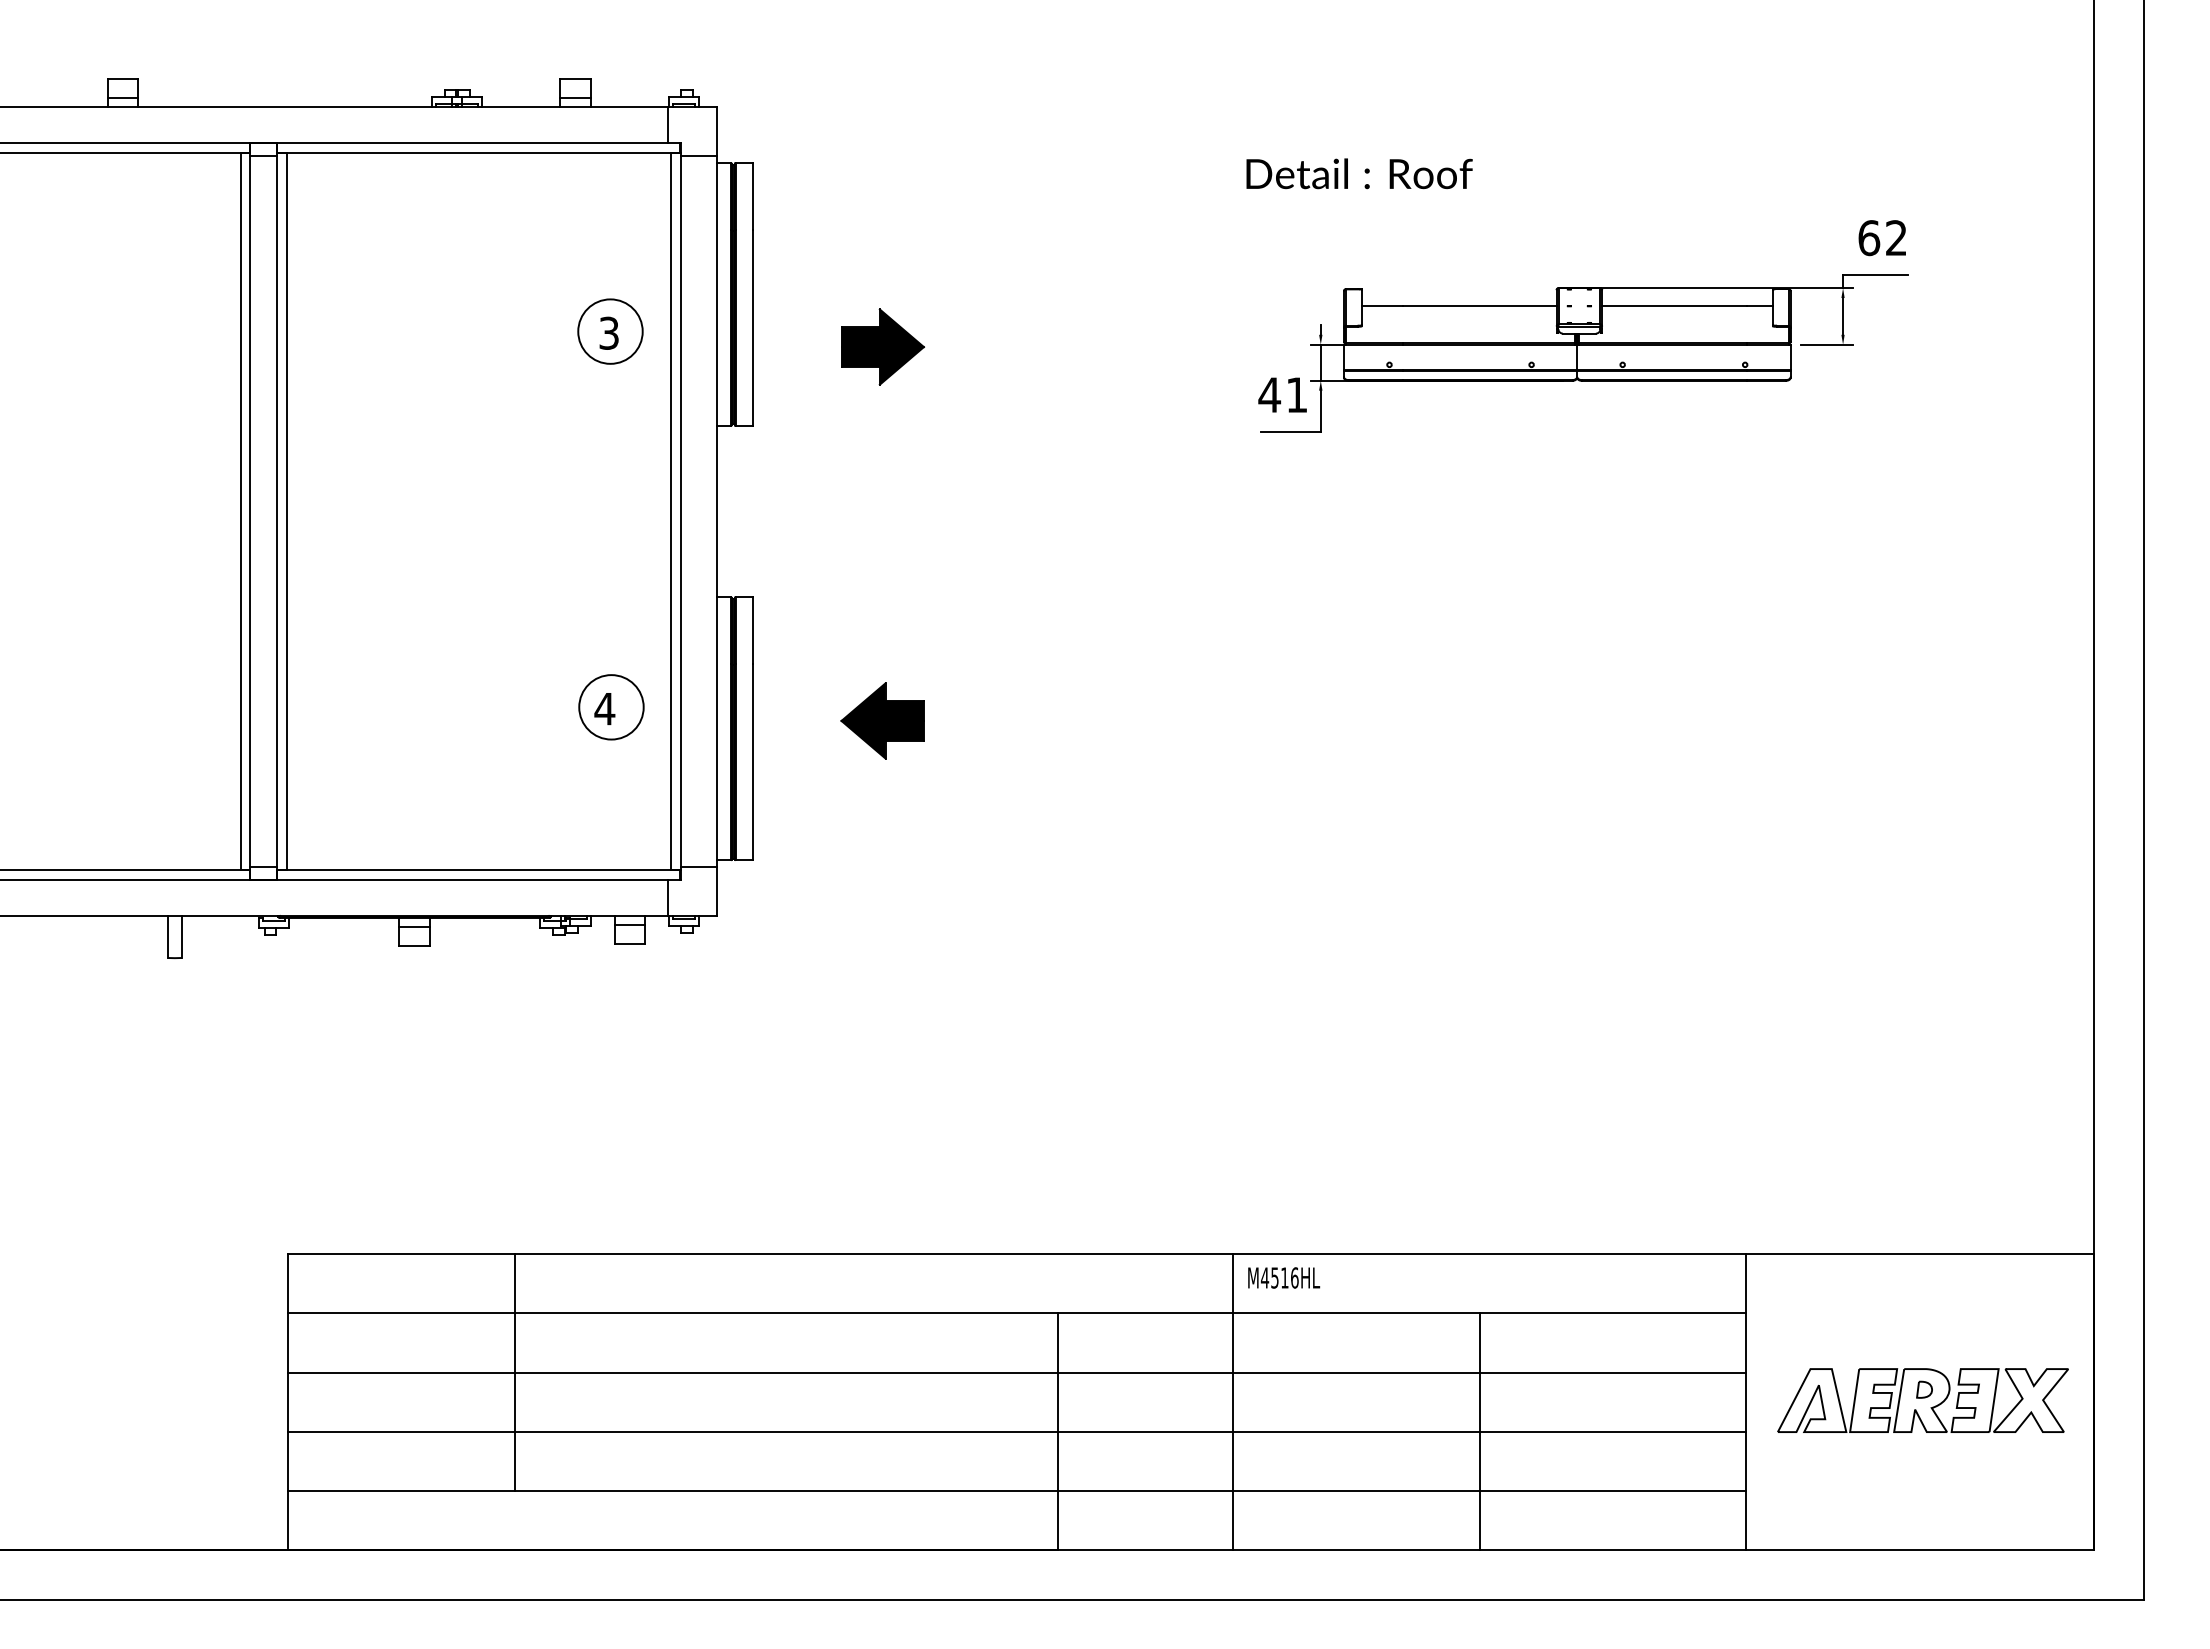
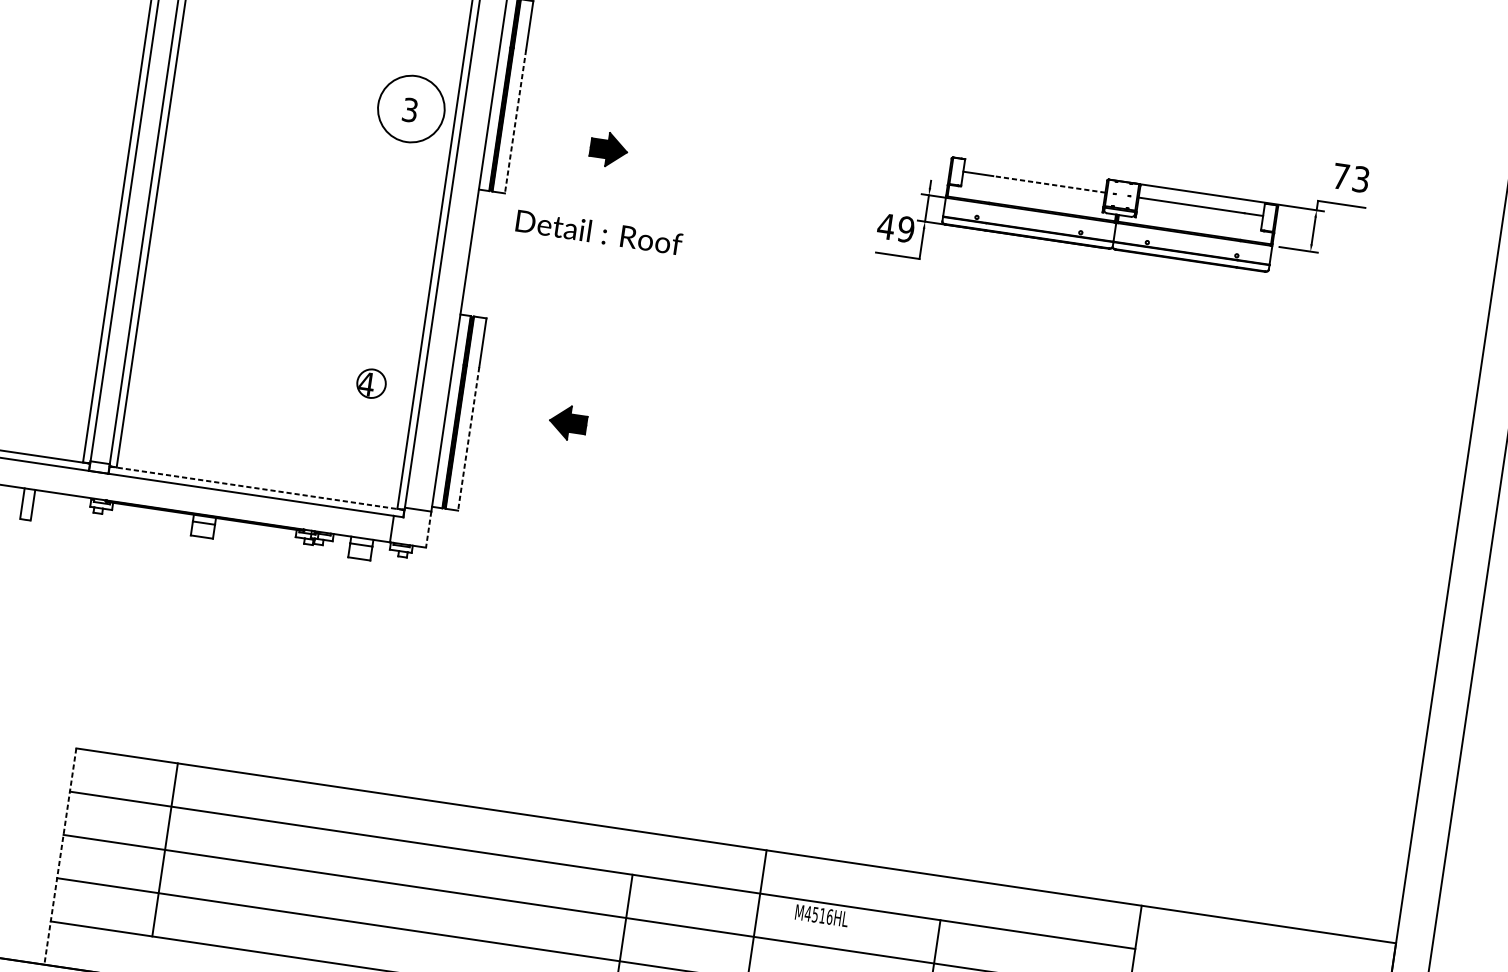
text: (1359, 173) -> (599, 232), moved
text: (1882, 238) -> (1350, 178), 62 -> 73
line: (1479, 306) -> (1049, 184), solid -> dashed
line: (752, 328) -> (515, 122), solid -> dashed
circle: (610, 331) -> (411, 108), size x1.4
part: (883, 346) -> (609, 149), size x0.6
text: (1296, 395) -> (905, 229), 41 -> 49
circle: (611, 707) -> (371, 383), size x0.6
part: (882, 720) -> (568, 422), size x0.6
line: (752, 762) -> (468, 439), solid -> dashed
line: (478, 870) -> (256, 488), solid -> dashed
line: (716, 891) -> (428, 529), solid -> dashed
text: (1284, 1277) -> (822, 915), moved
line: (515, 1372) -> (165, 849), moved
line: (288, 1401) -> (60, 856), solid -> dashed

